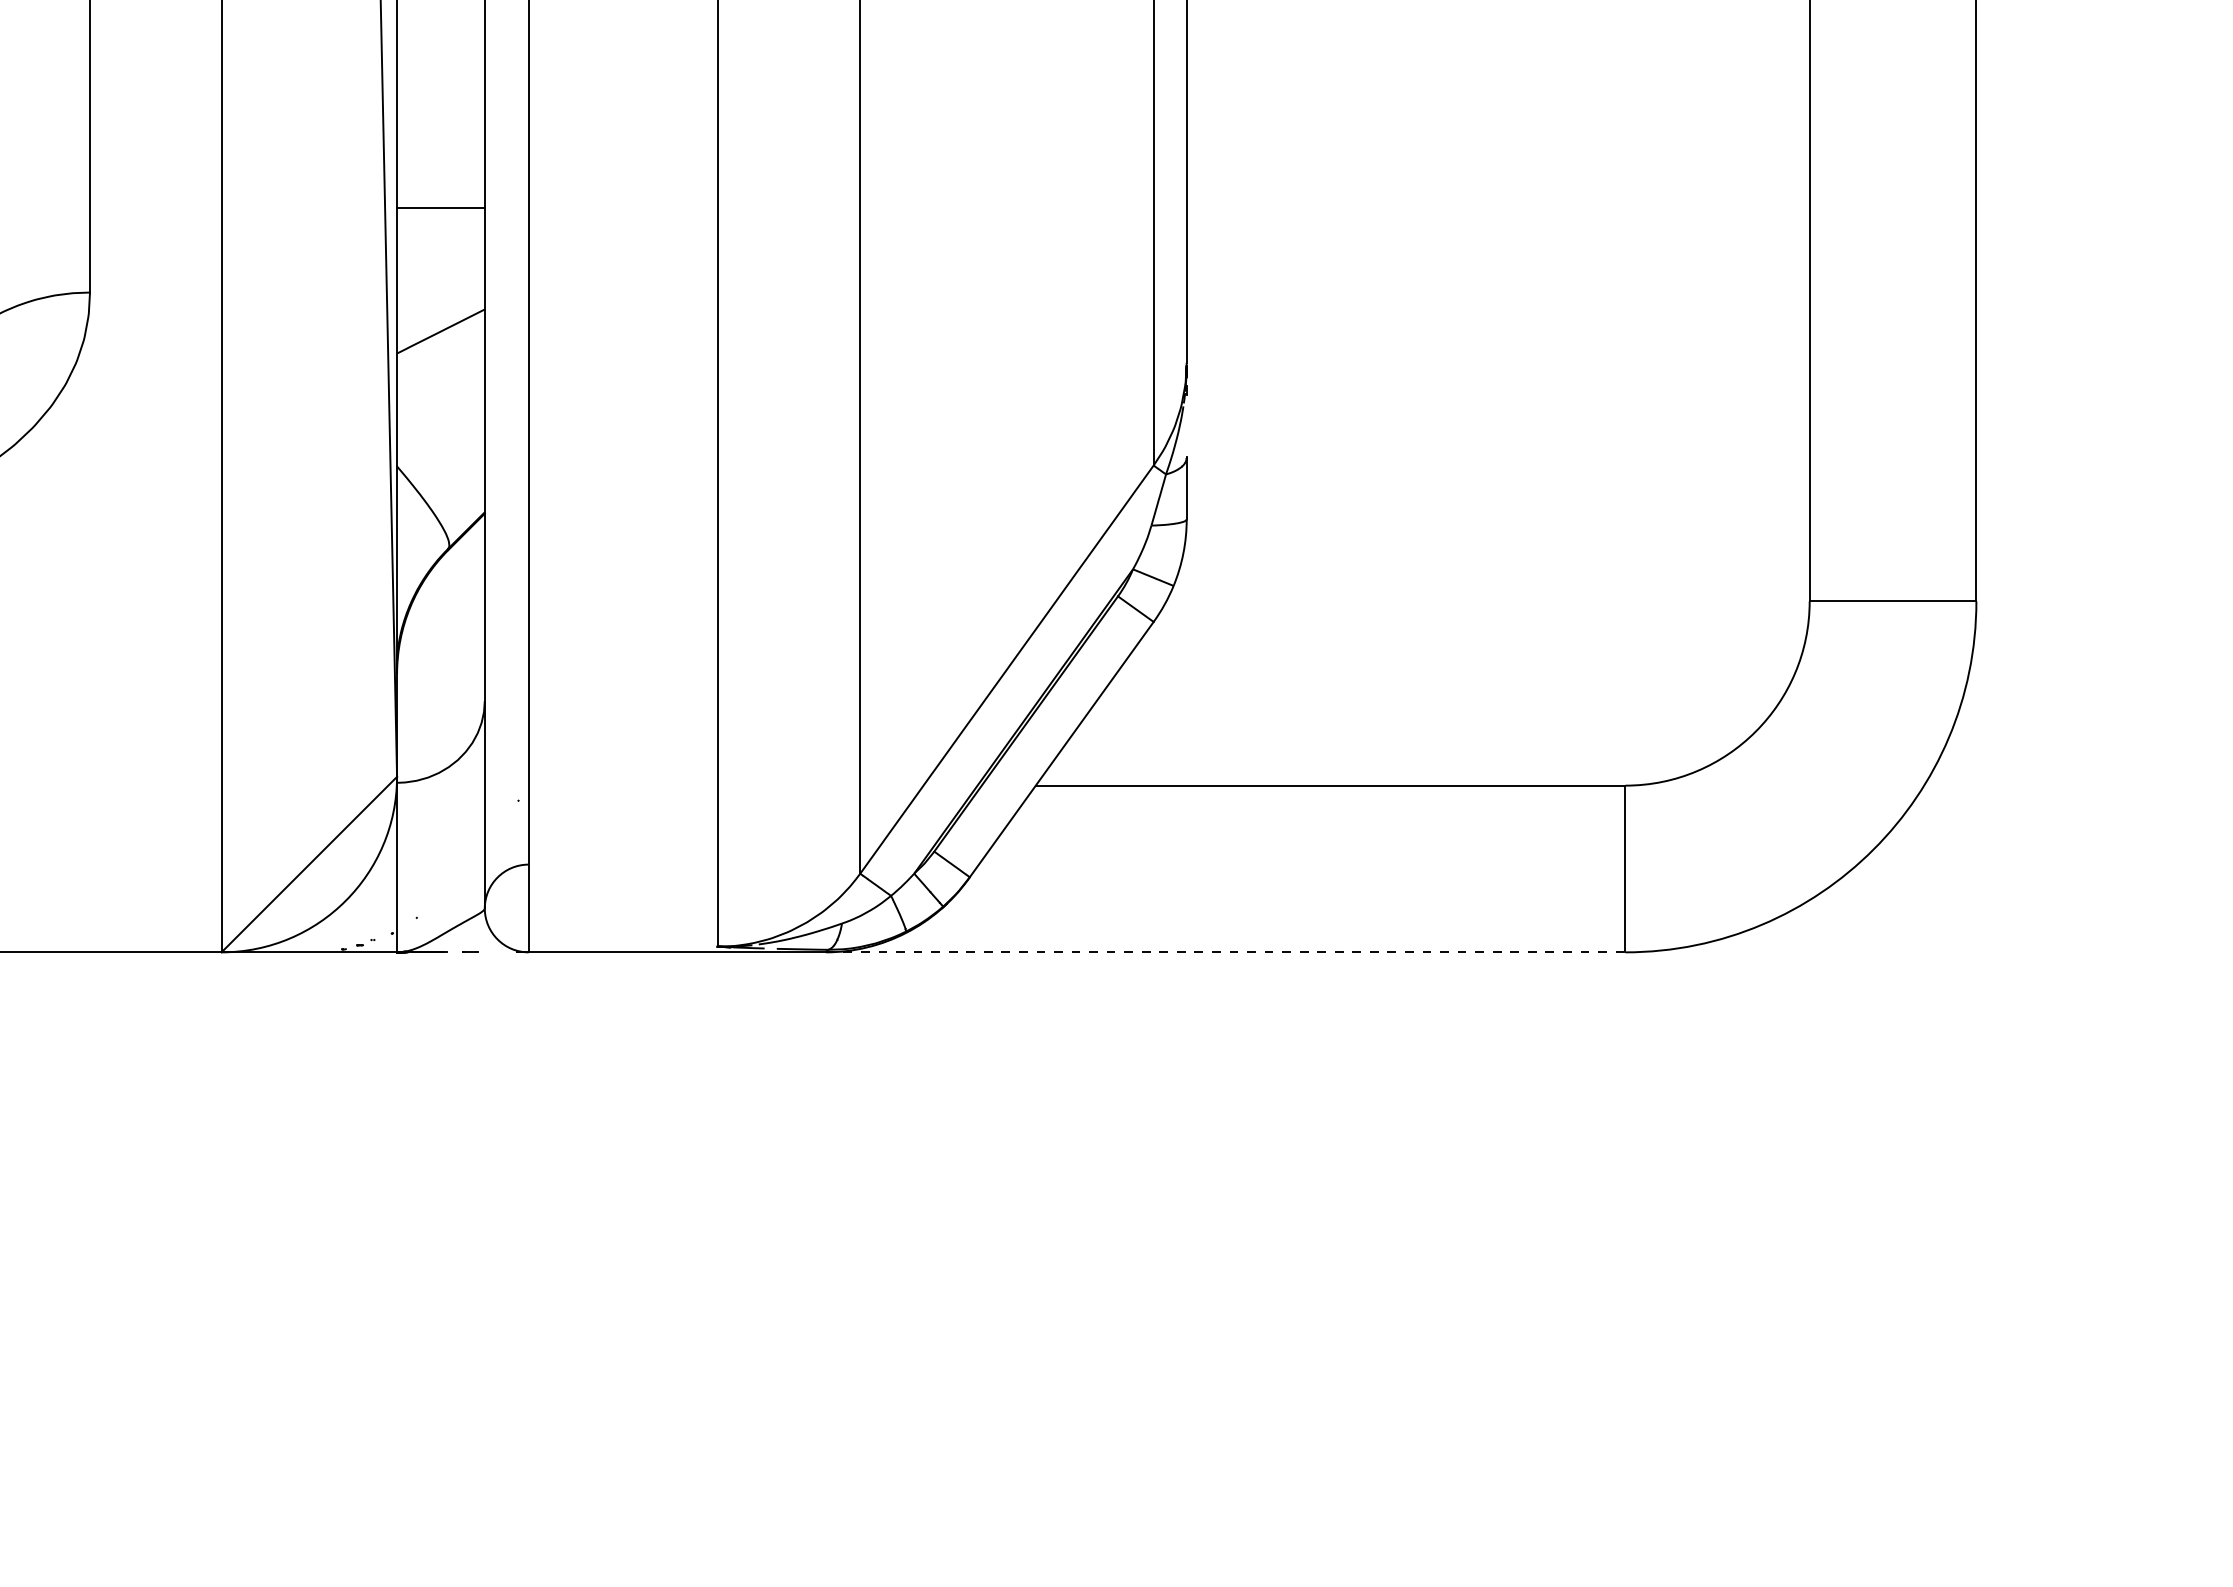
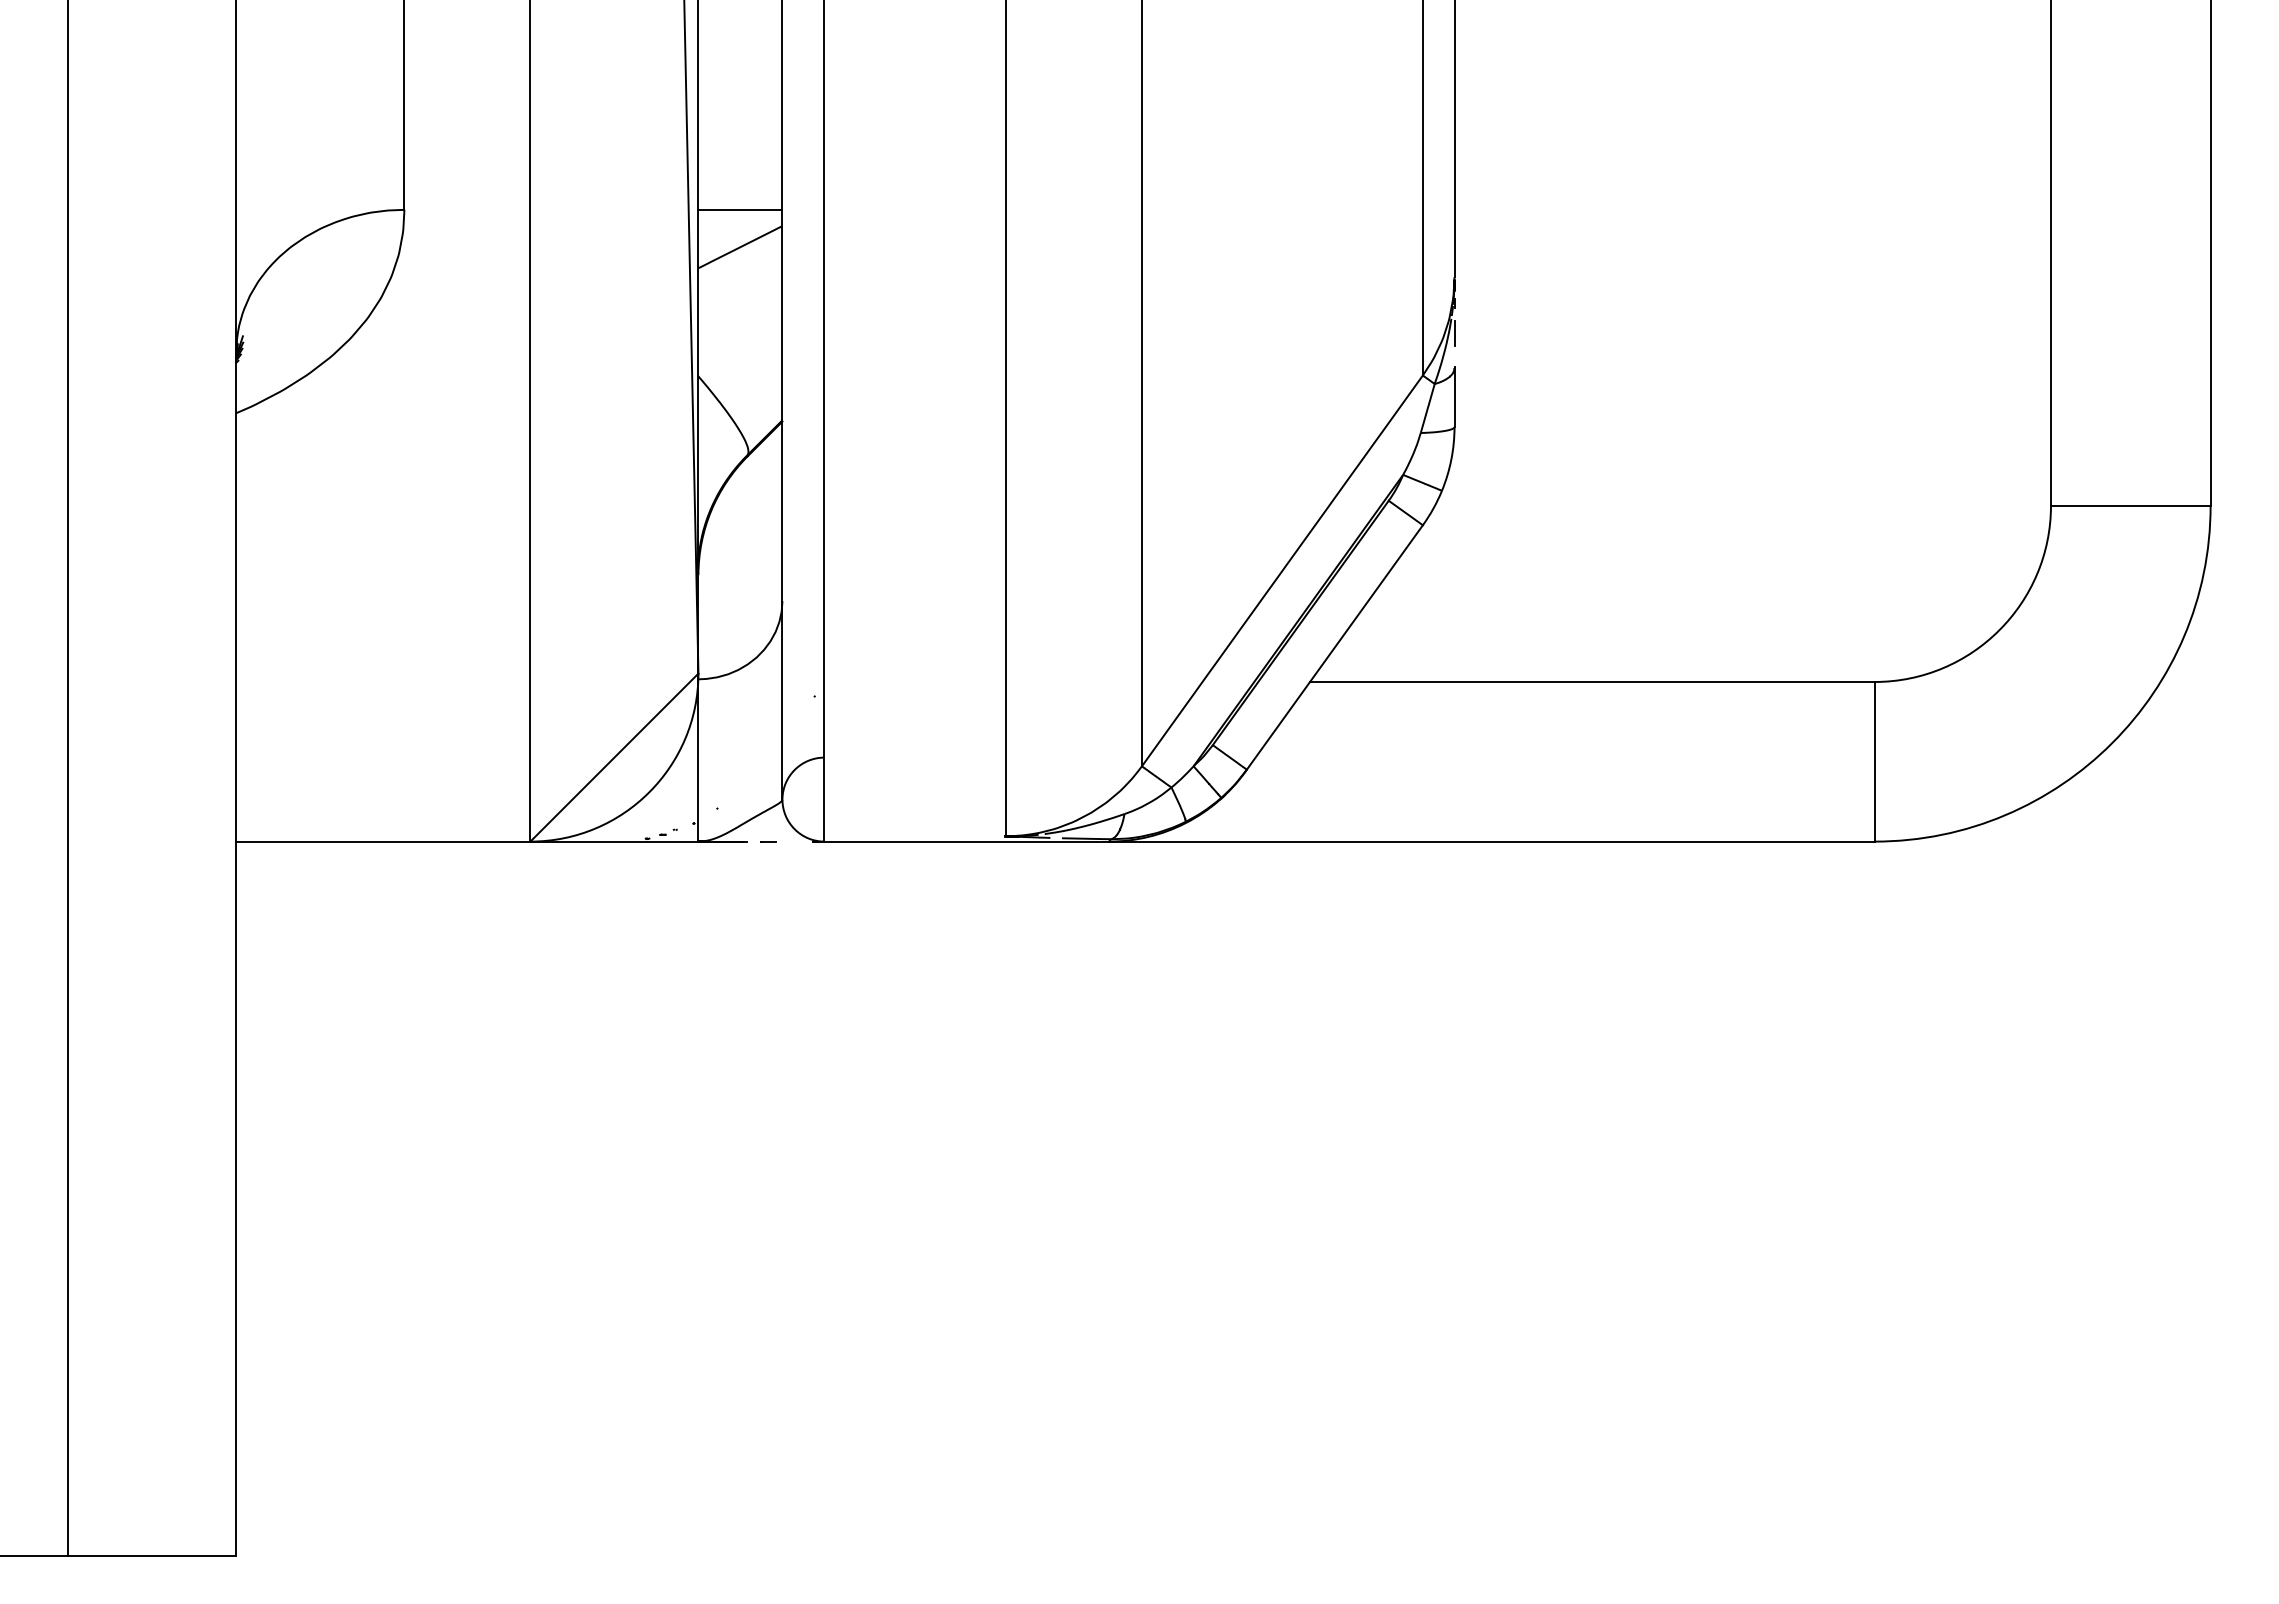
line: (440, 208) -> (740, 210), moved
line: (1186, 421) -> (1454, 333), added
line: (1225, 952) -> (1491, 841), dashed -> solid

